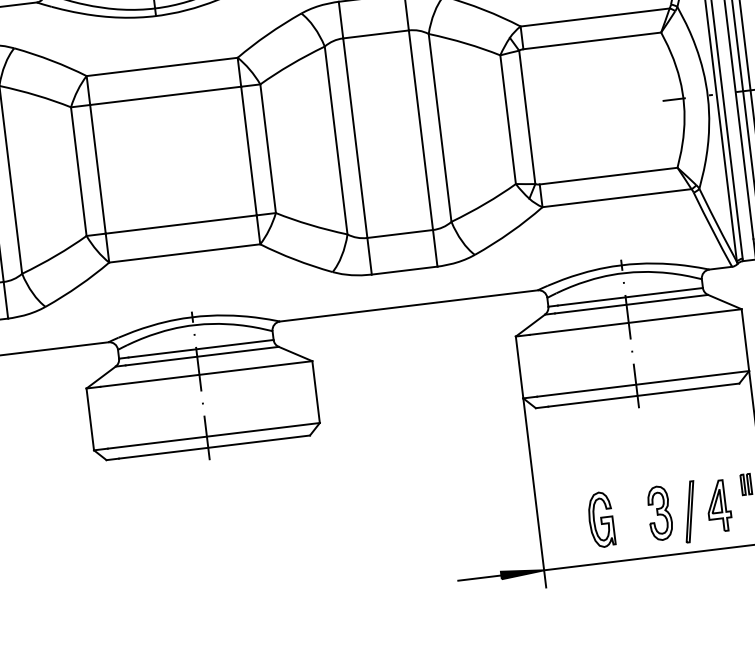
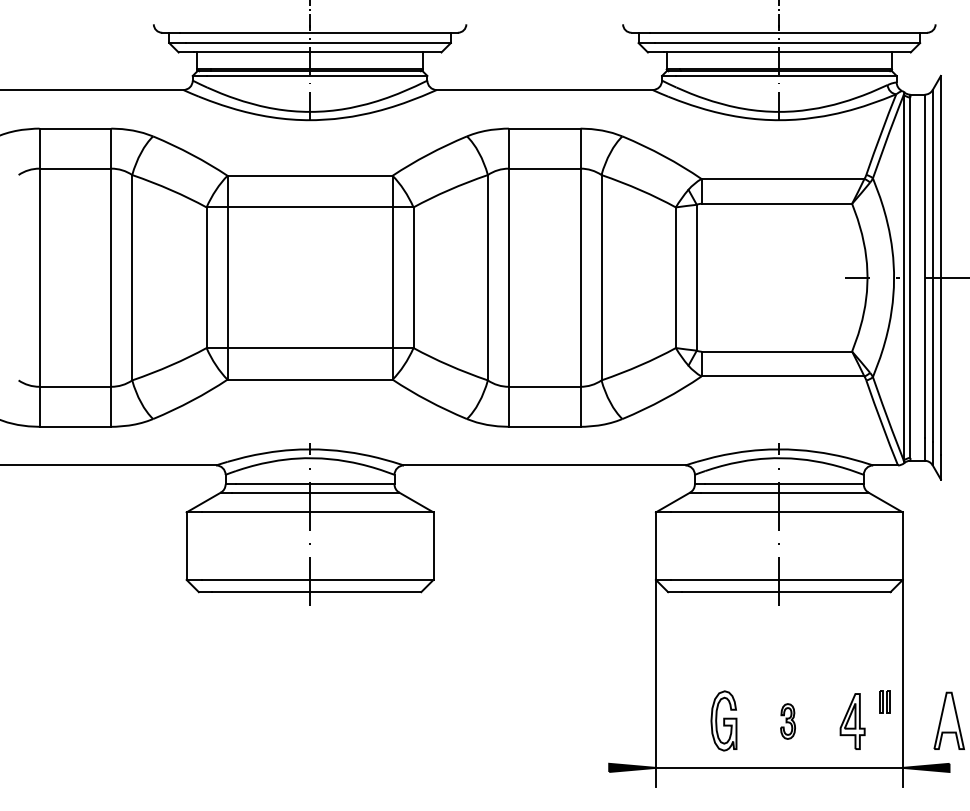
part: (689, 511) -> (820, 723), removed
part: (659, 513) -> (787, 721), size x0.6
line: (479, 577) -> (585, 767), removed

